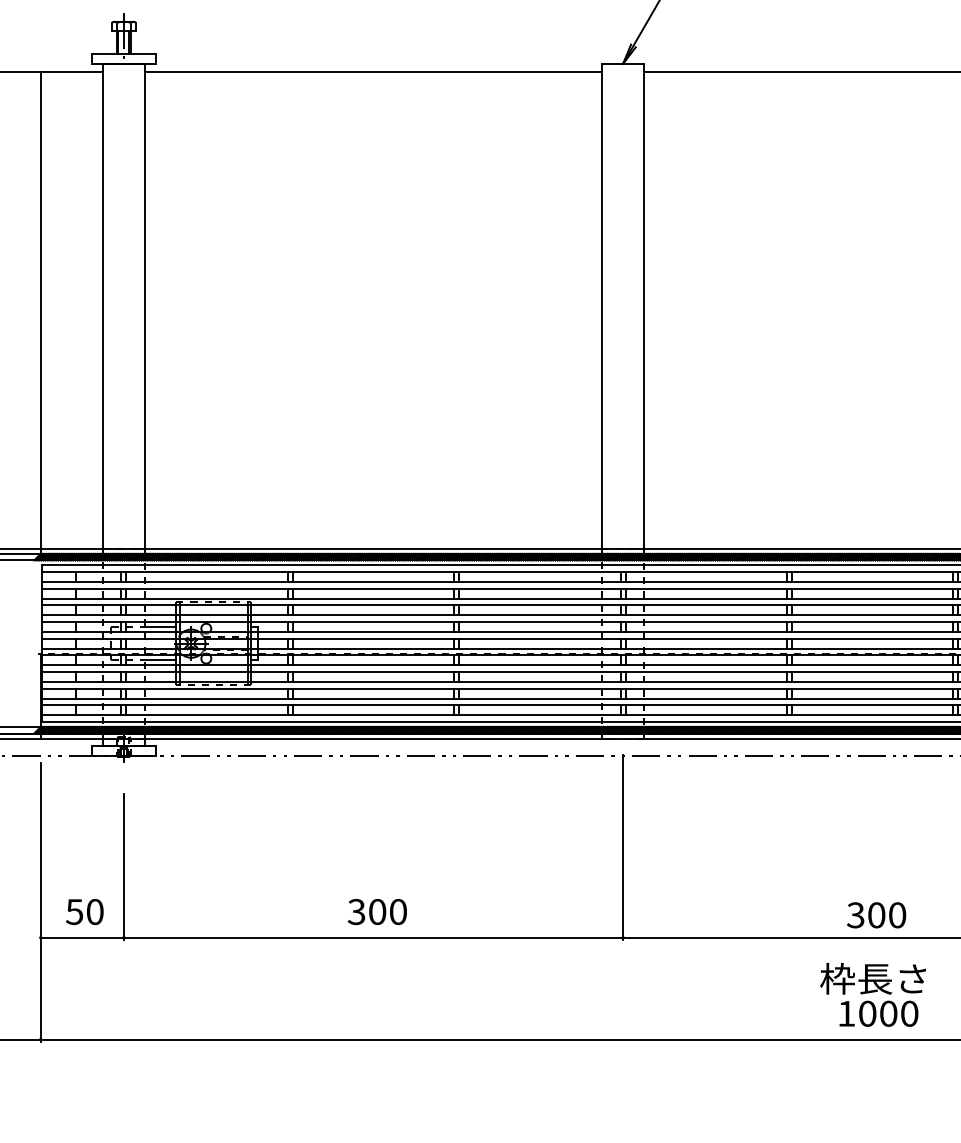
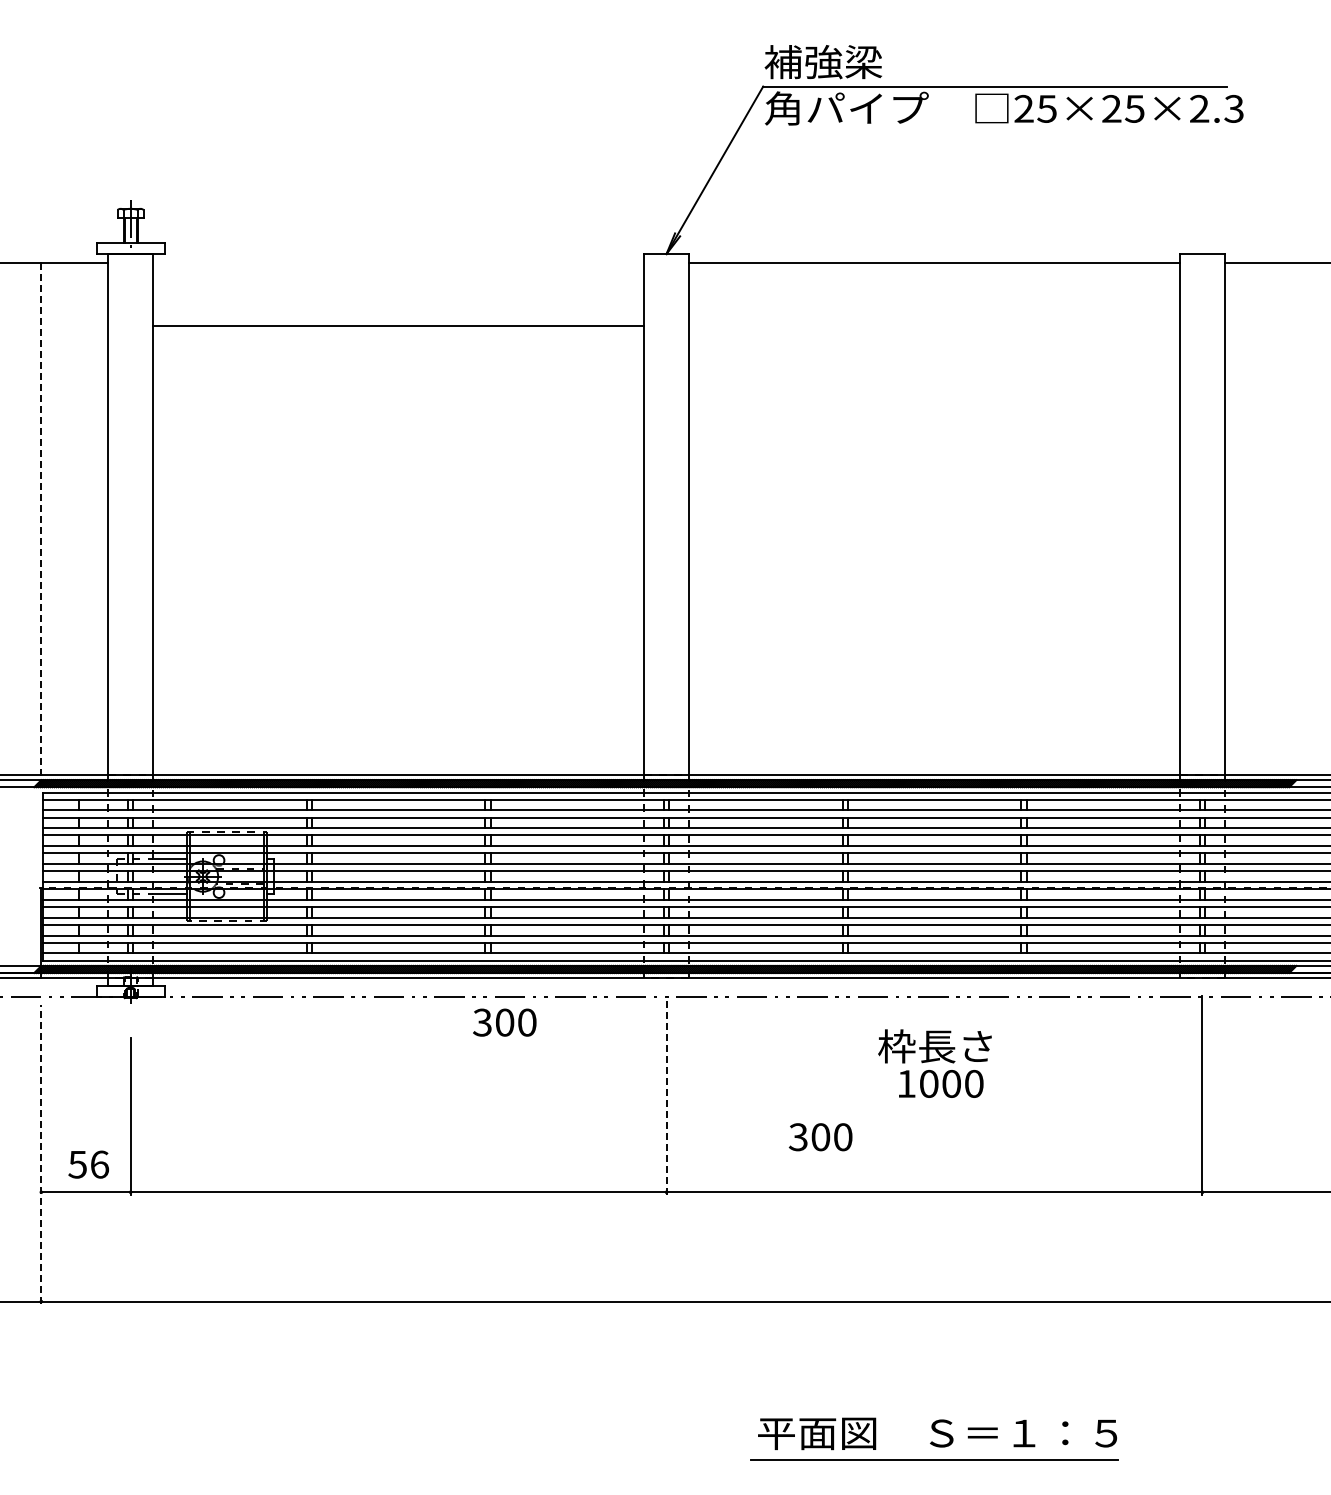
line: (373, 71) -> (398, 325), moved
line: (40, 312) -> (41, 521), solid -> dashed
line: (623, 847) -> (666, 1095), solid -> dashed
line: (40, 902) -> (41, 1154), solid -> dashed
text: (94, 911) -> (99, 1164), 50 -> 56
text: (377, 911) -> (504, 1022), moved
text: (876, 915) -> (820, 1137), moved
text: (872, 994) -> (934, 1063), moved

